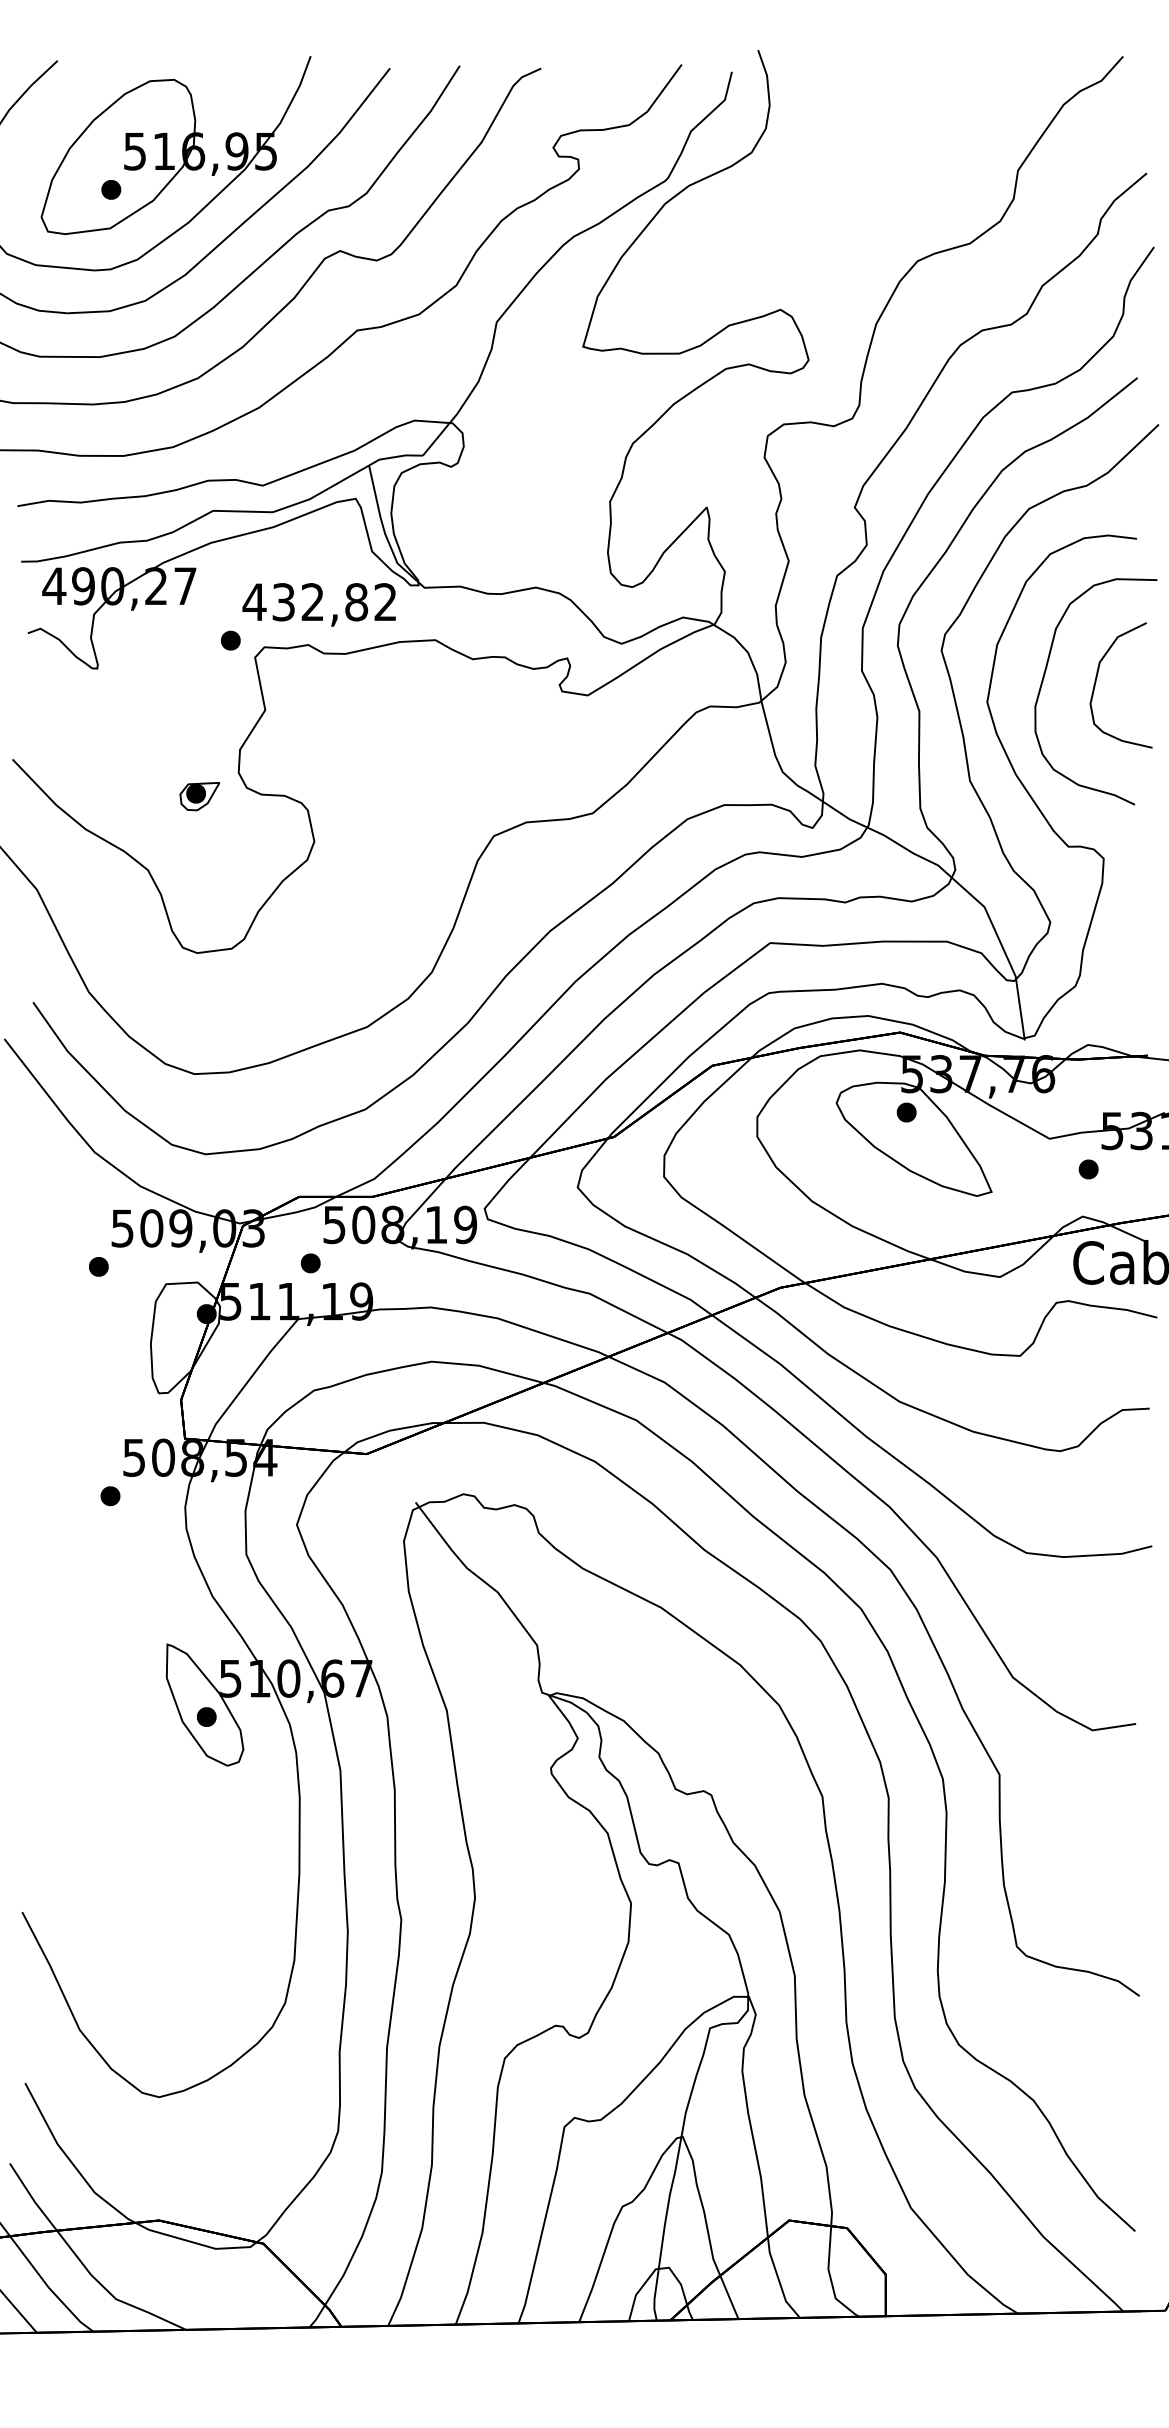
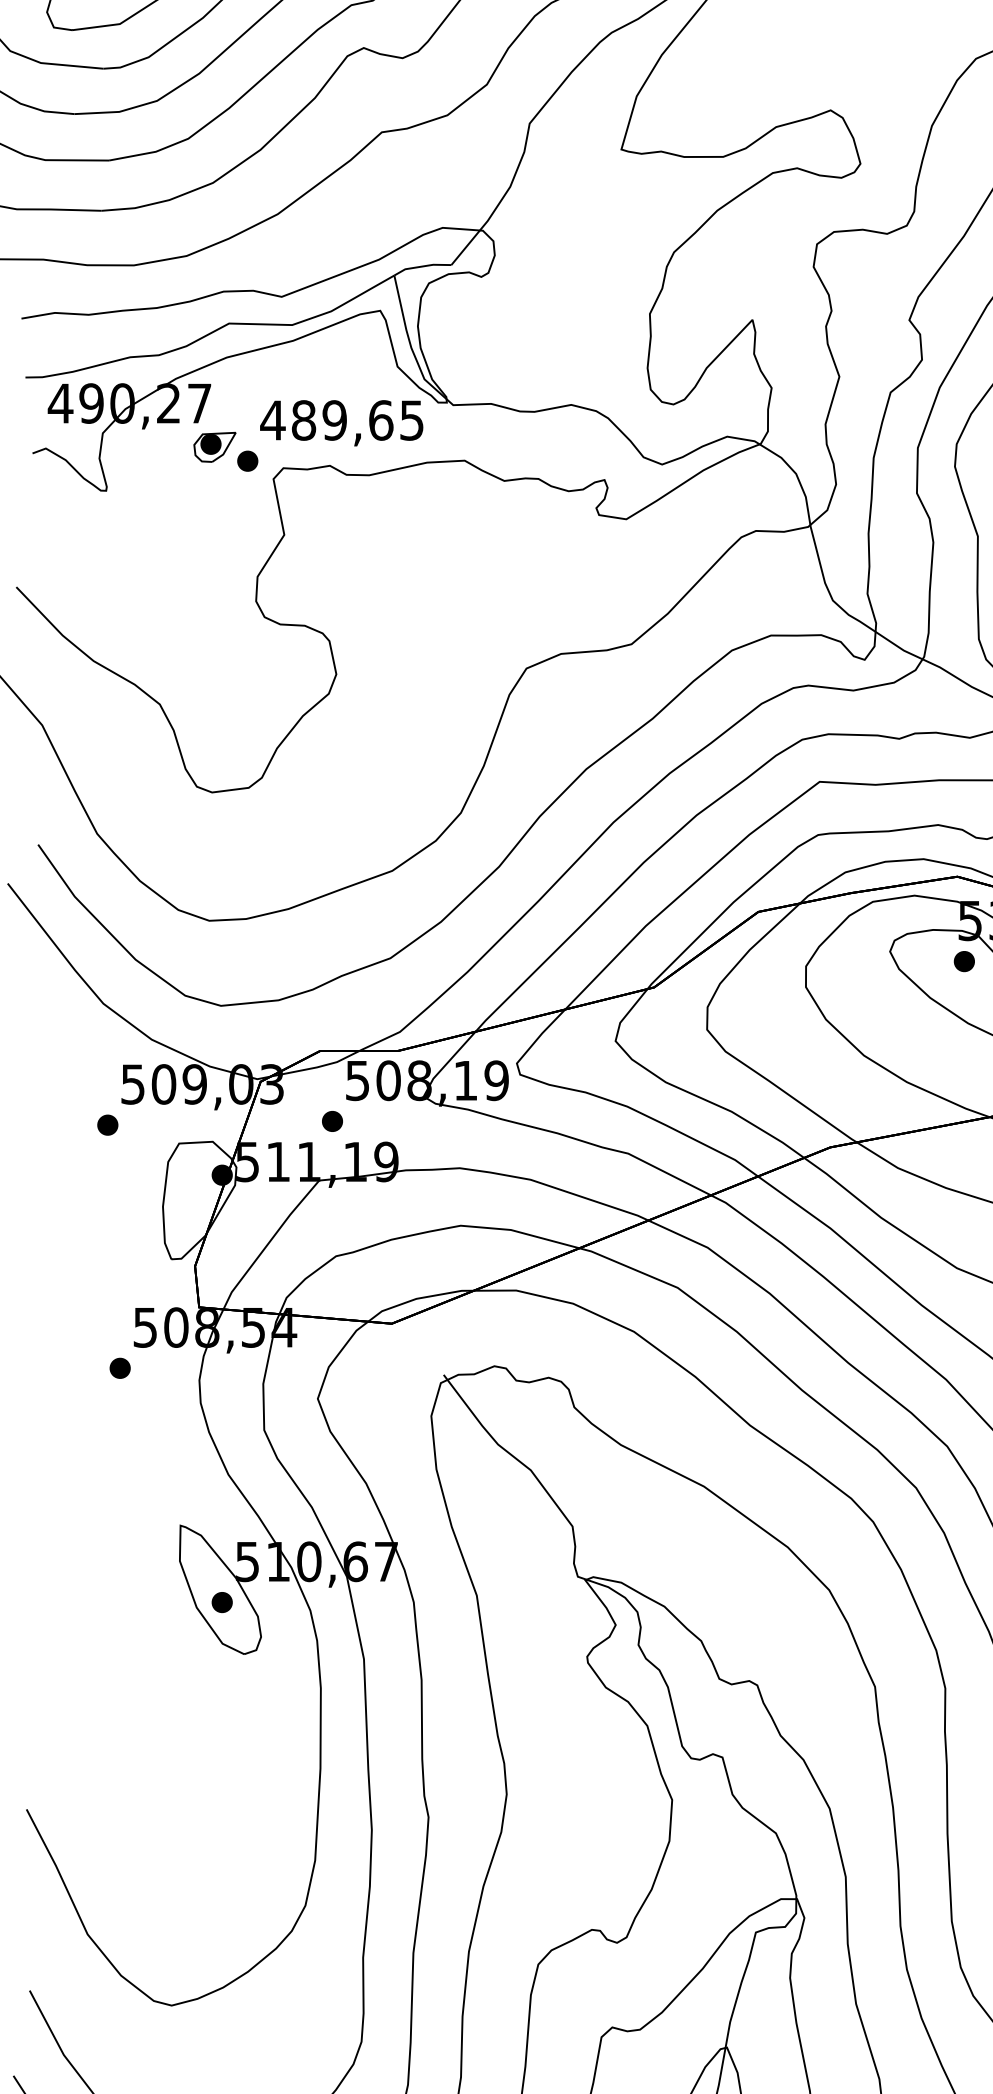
text: (334, 602) -> (357, 420), 432,82 -> 489,65
part: (199, 796) -> (214, 447), moved

